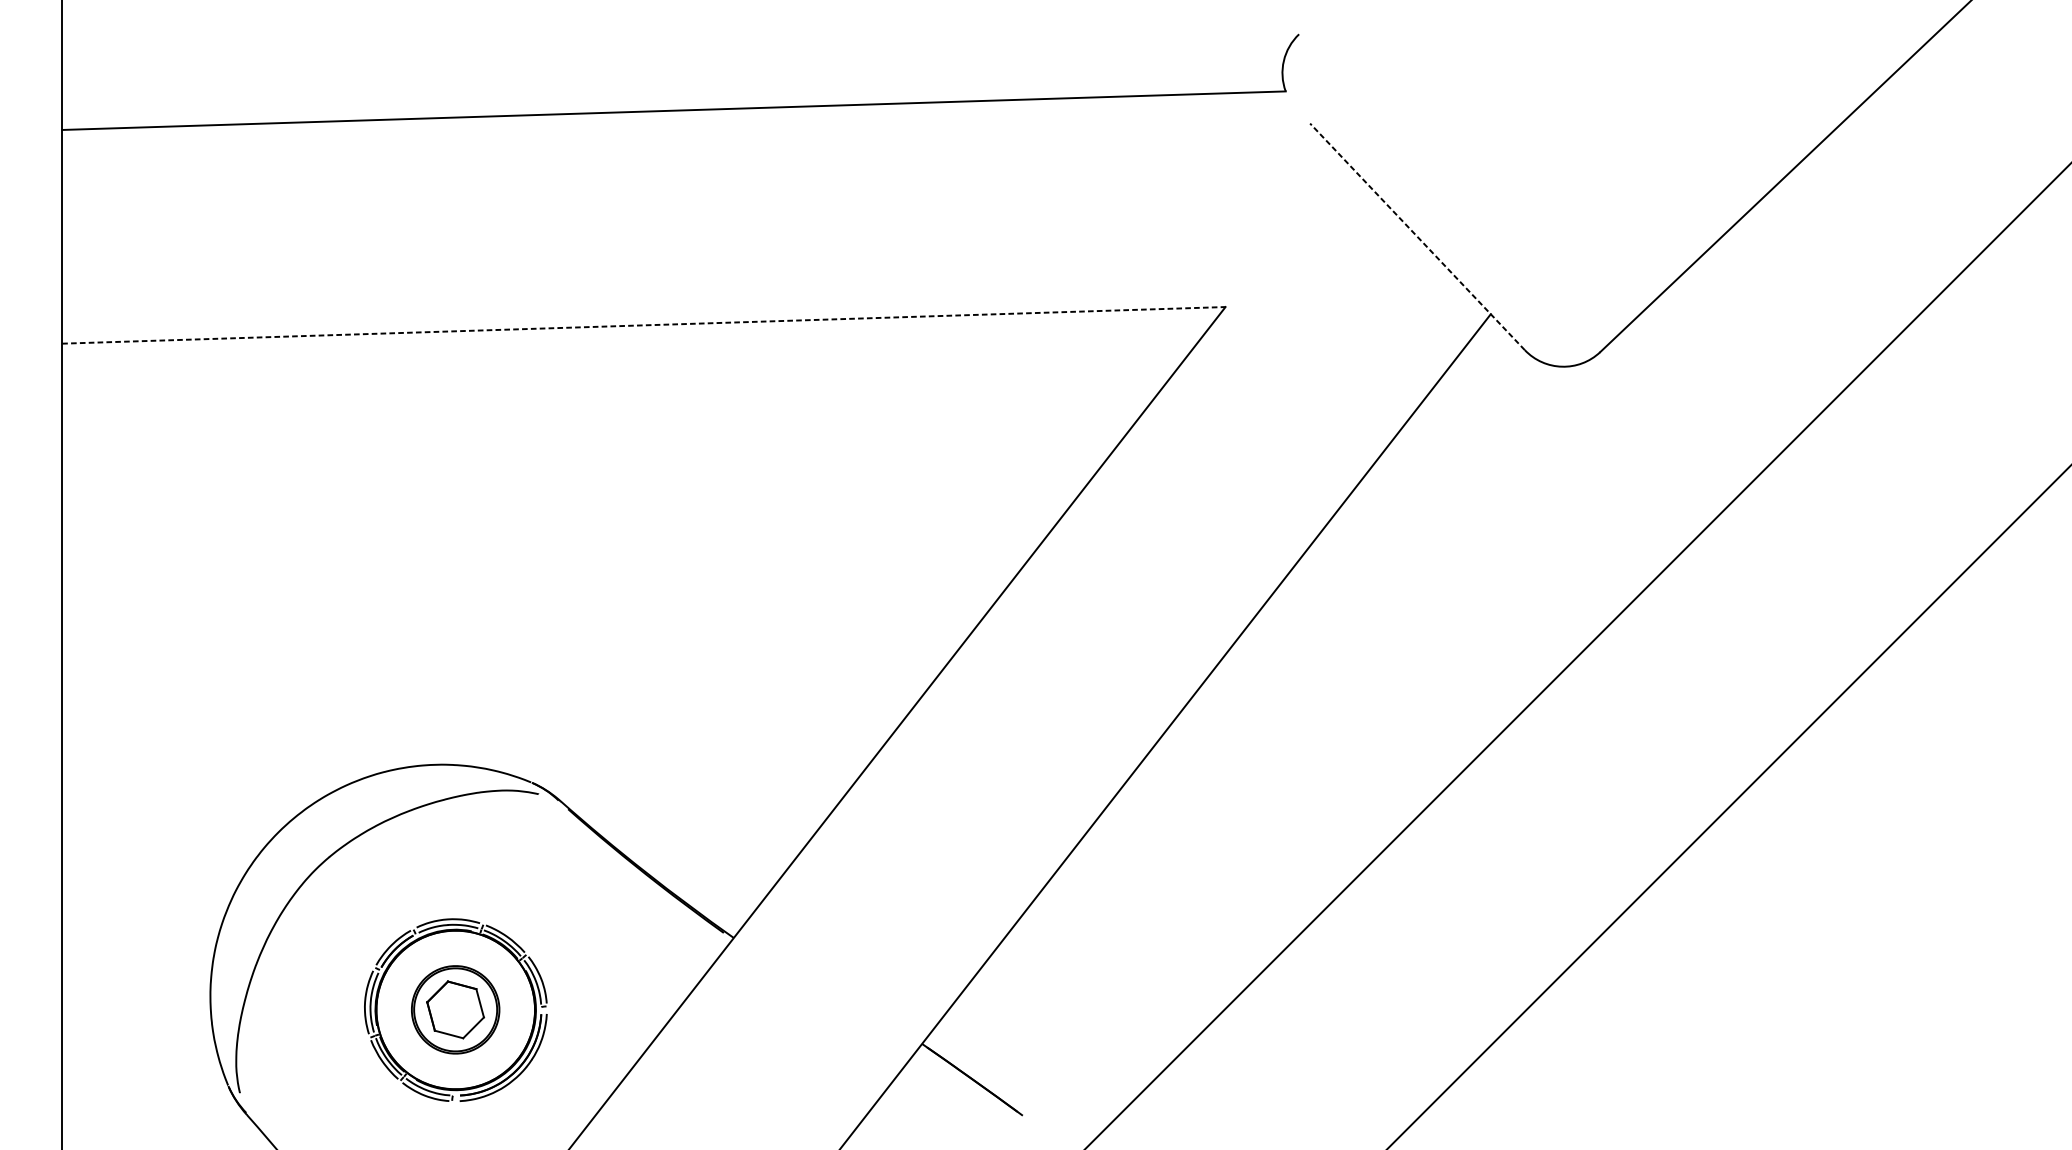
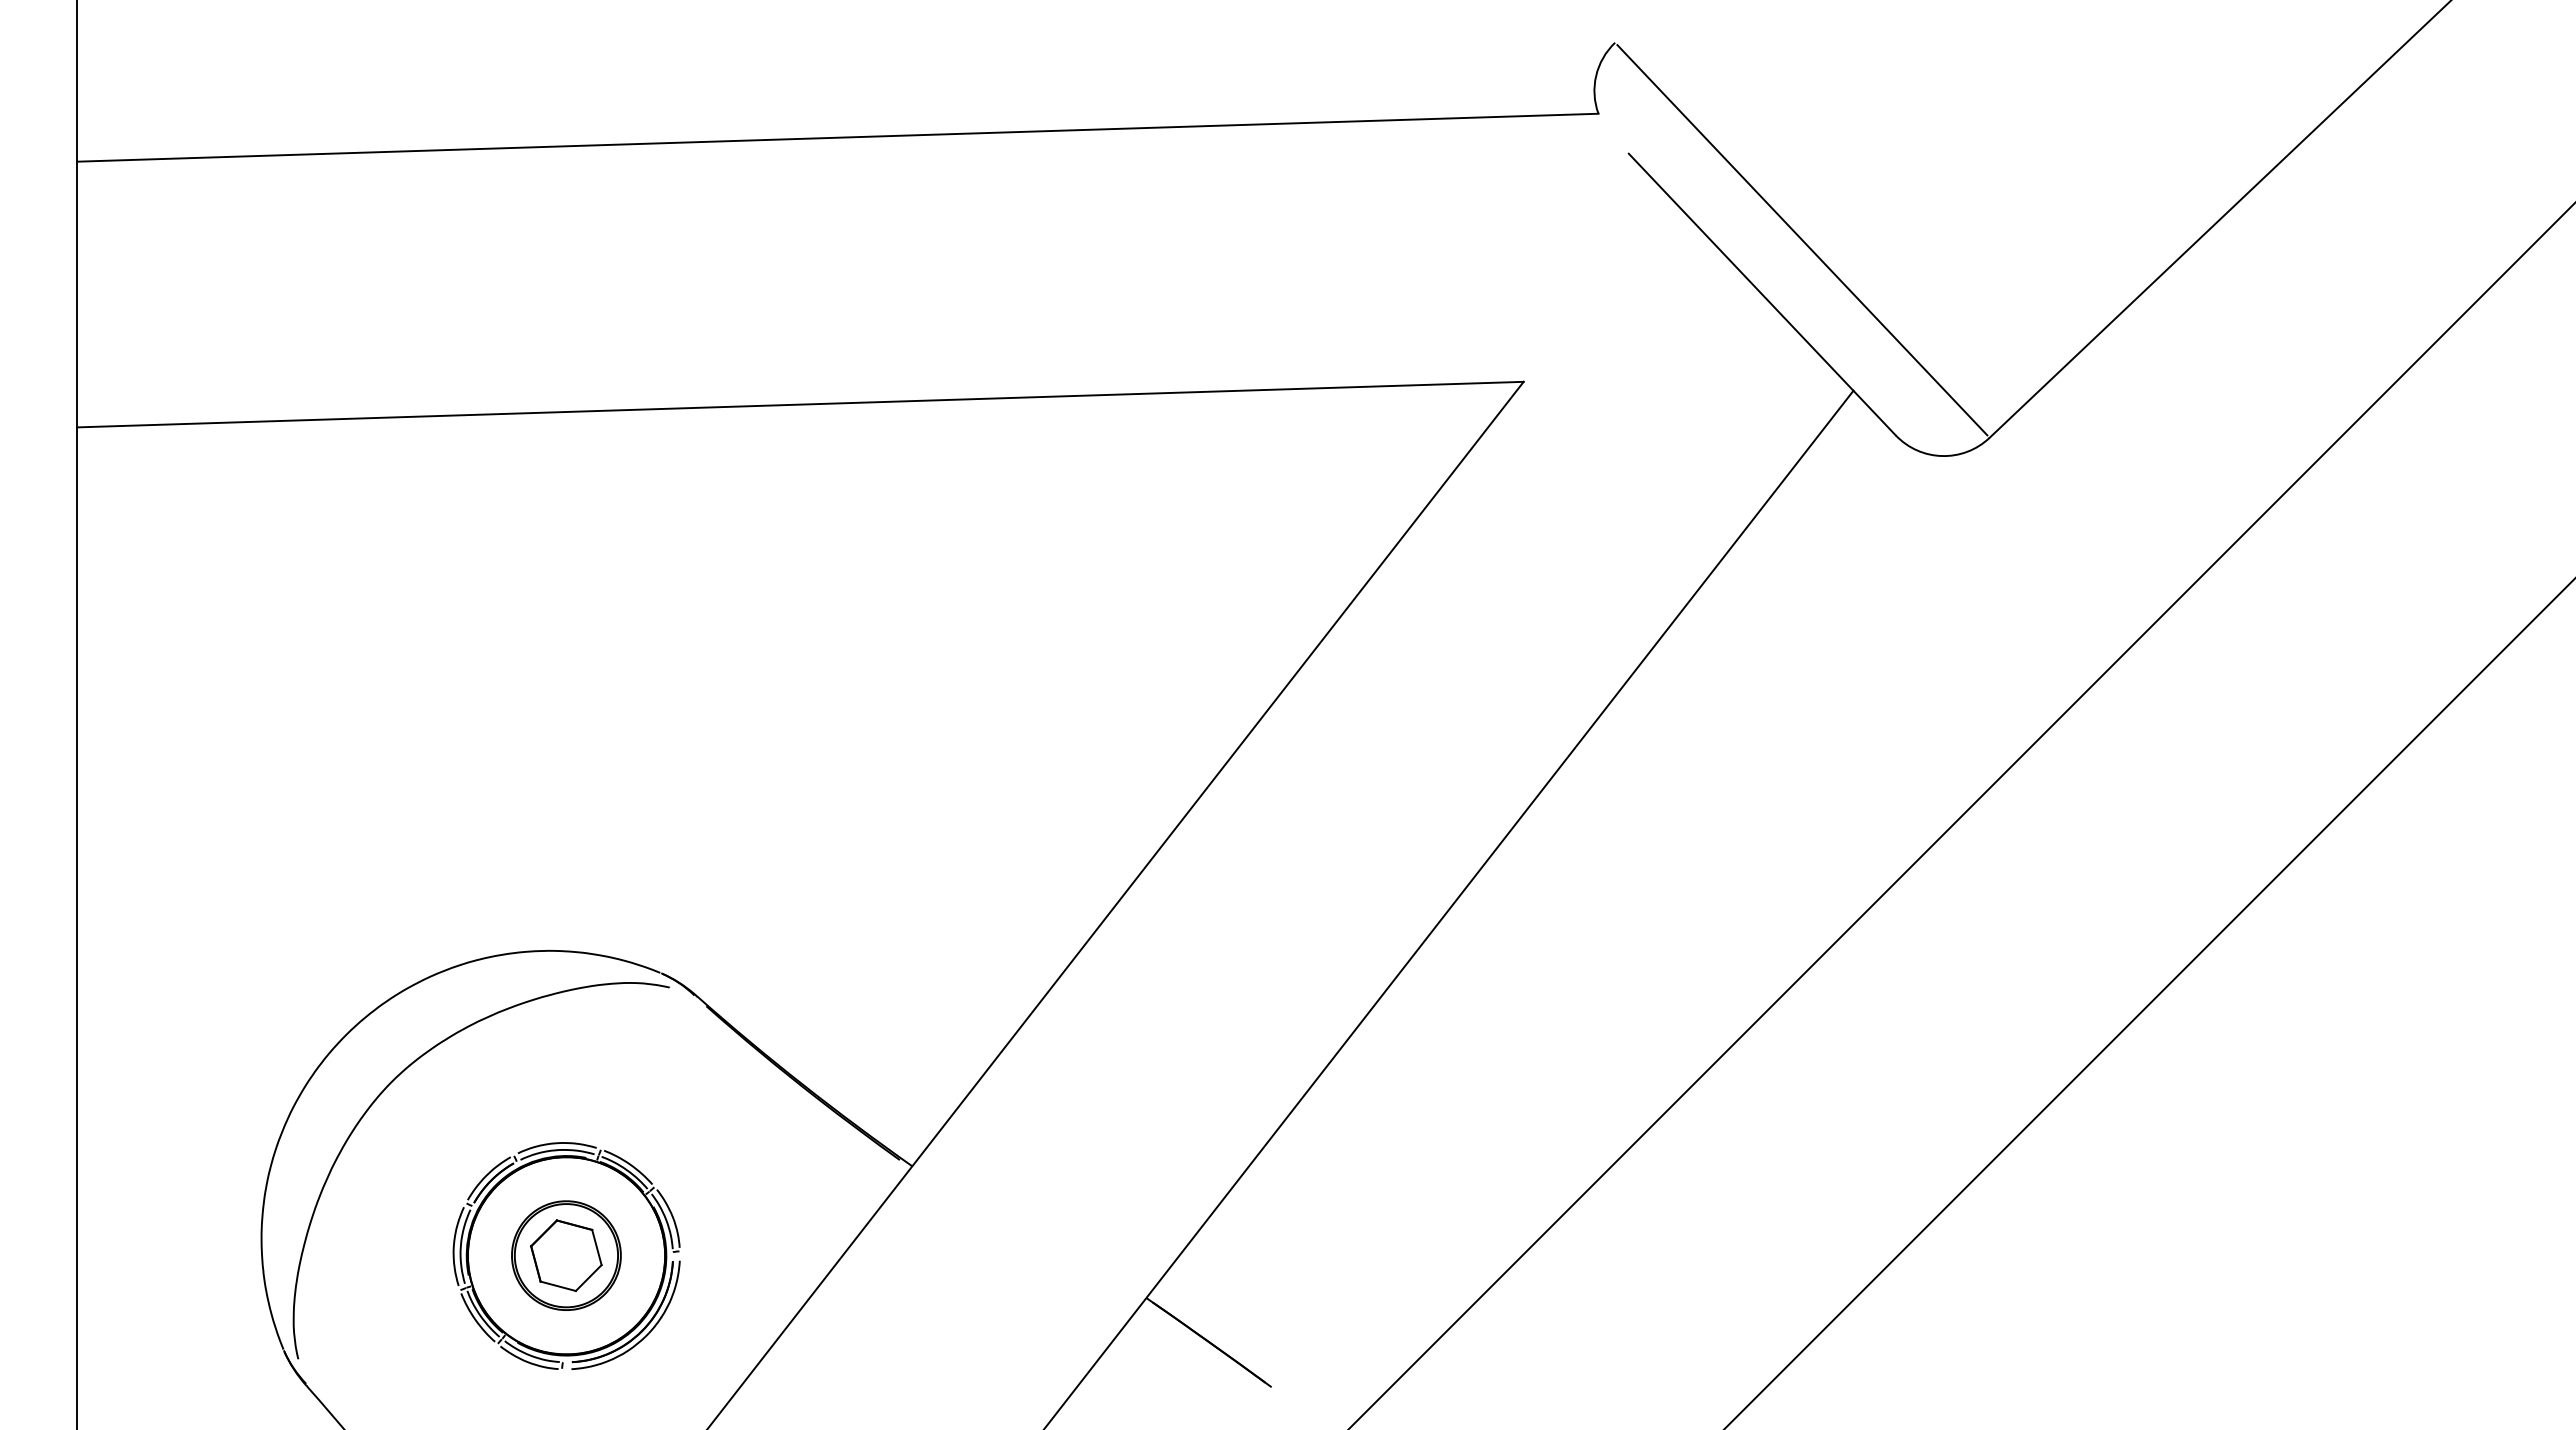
line: (1449, 193) -> (1802, 240), added
line: (1416, 236) -> (1761, 294), dashed -> solid
line: (643, 325) -> (800, 404), dashed -> solid

